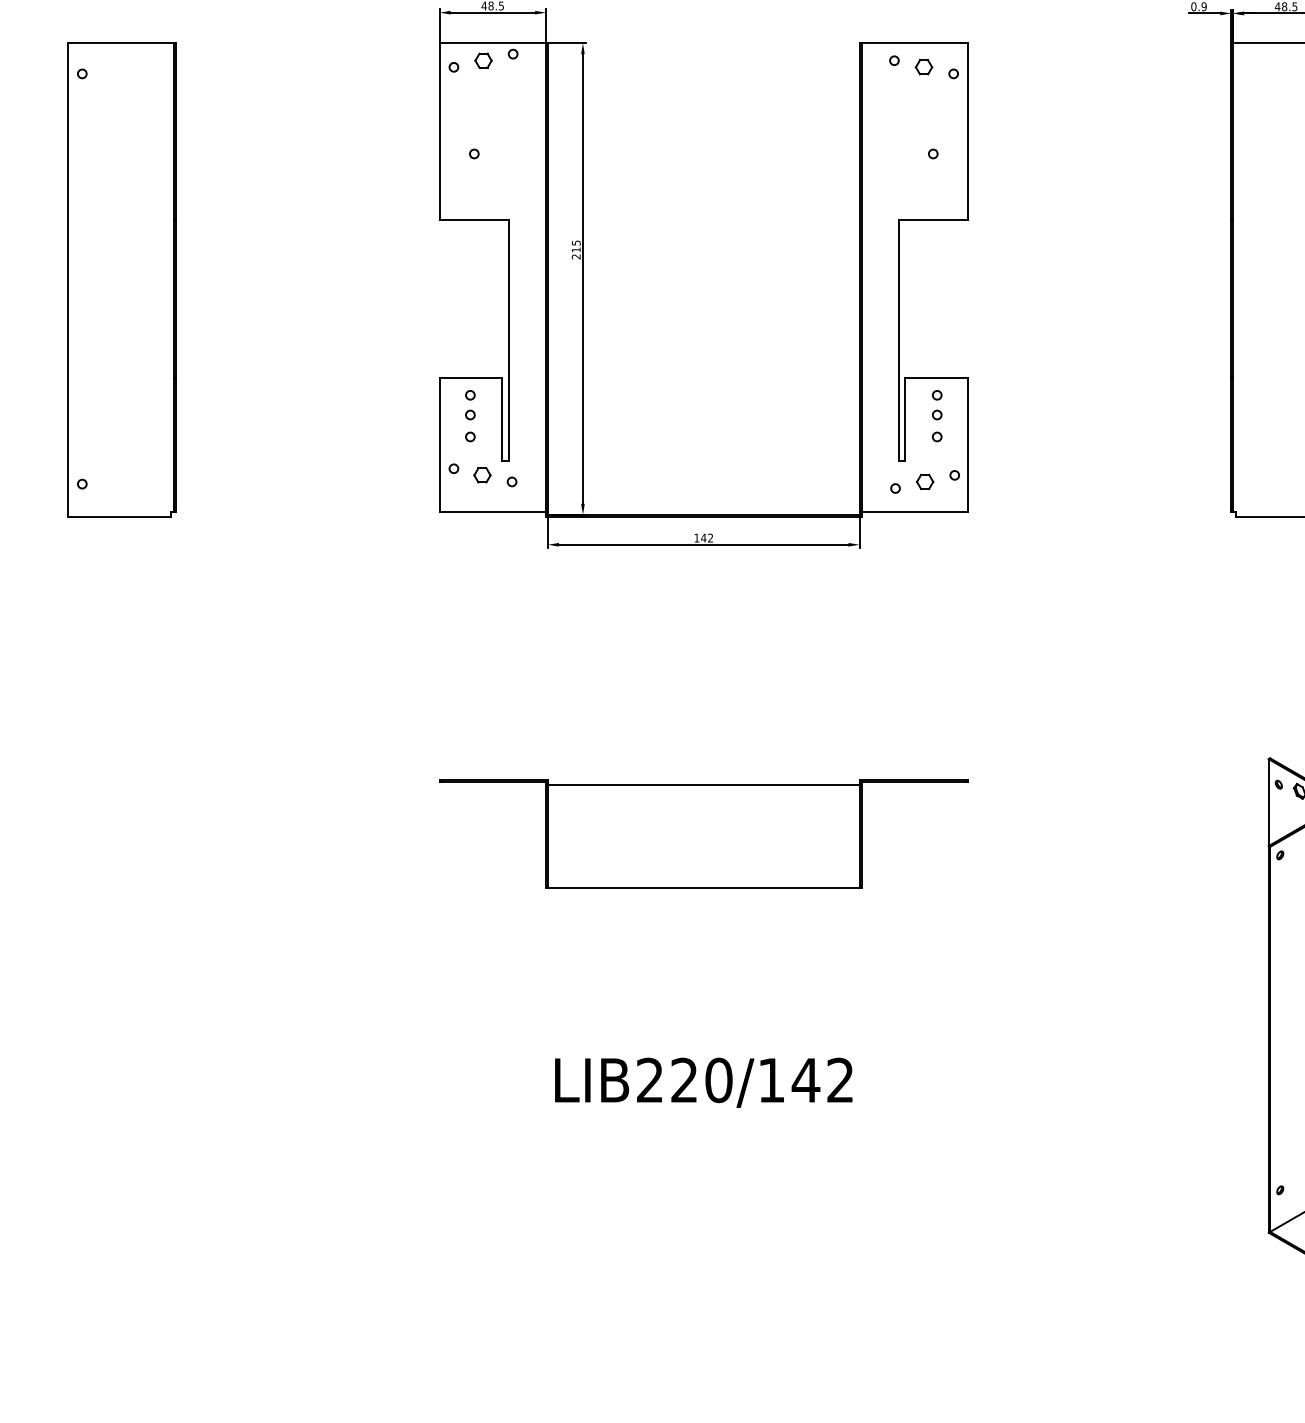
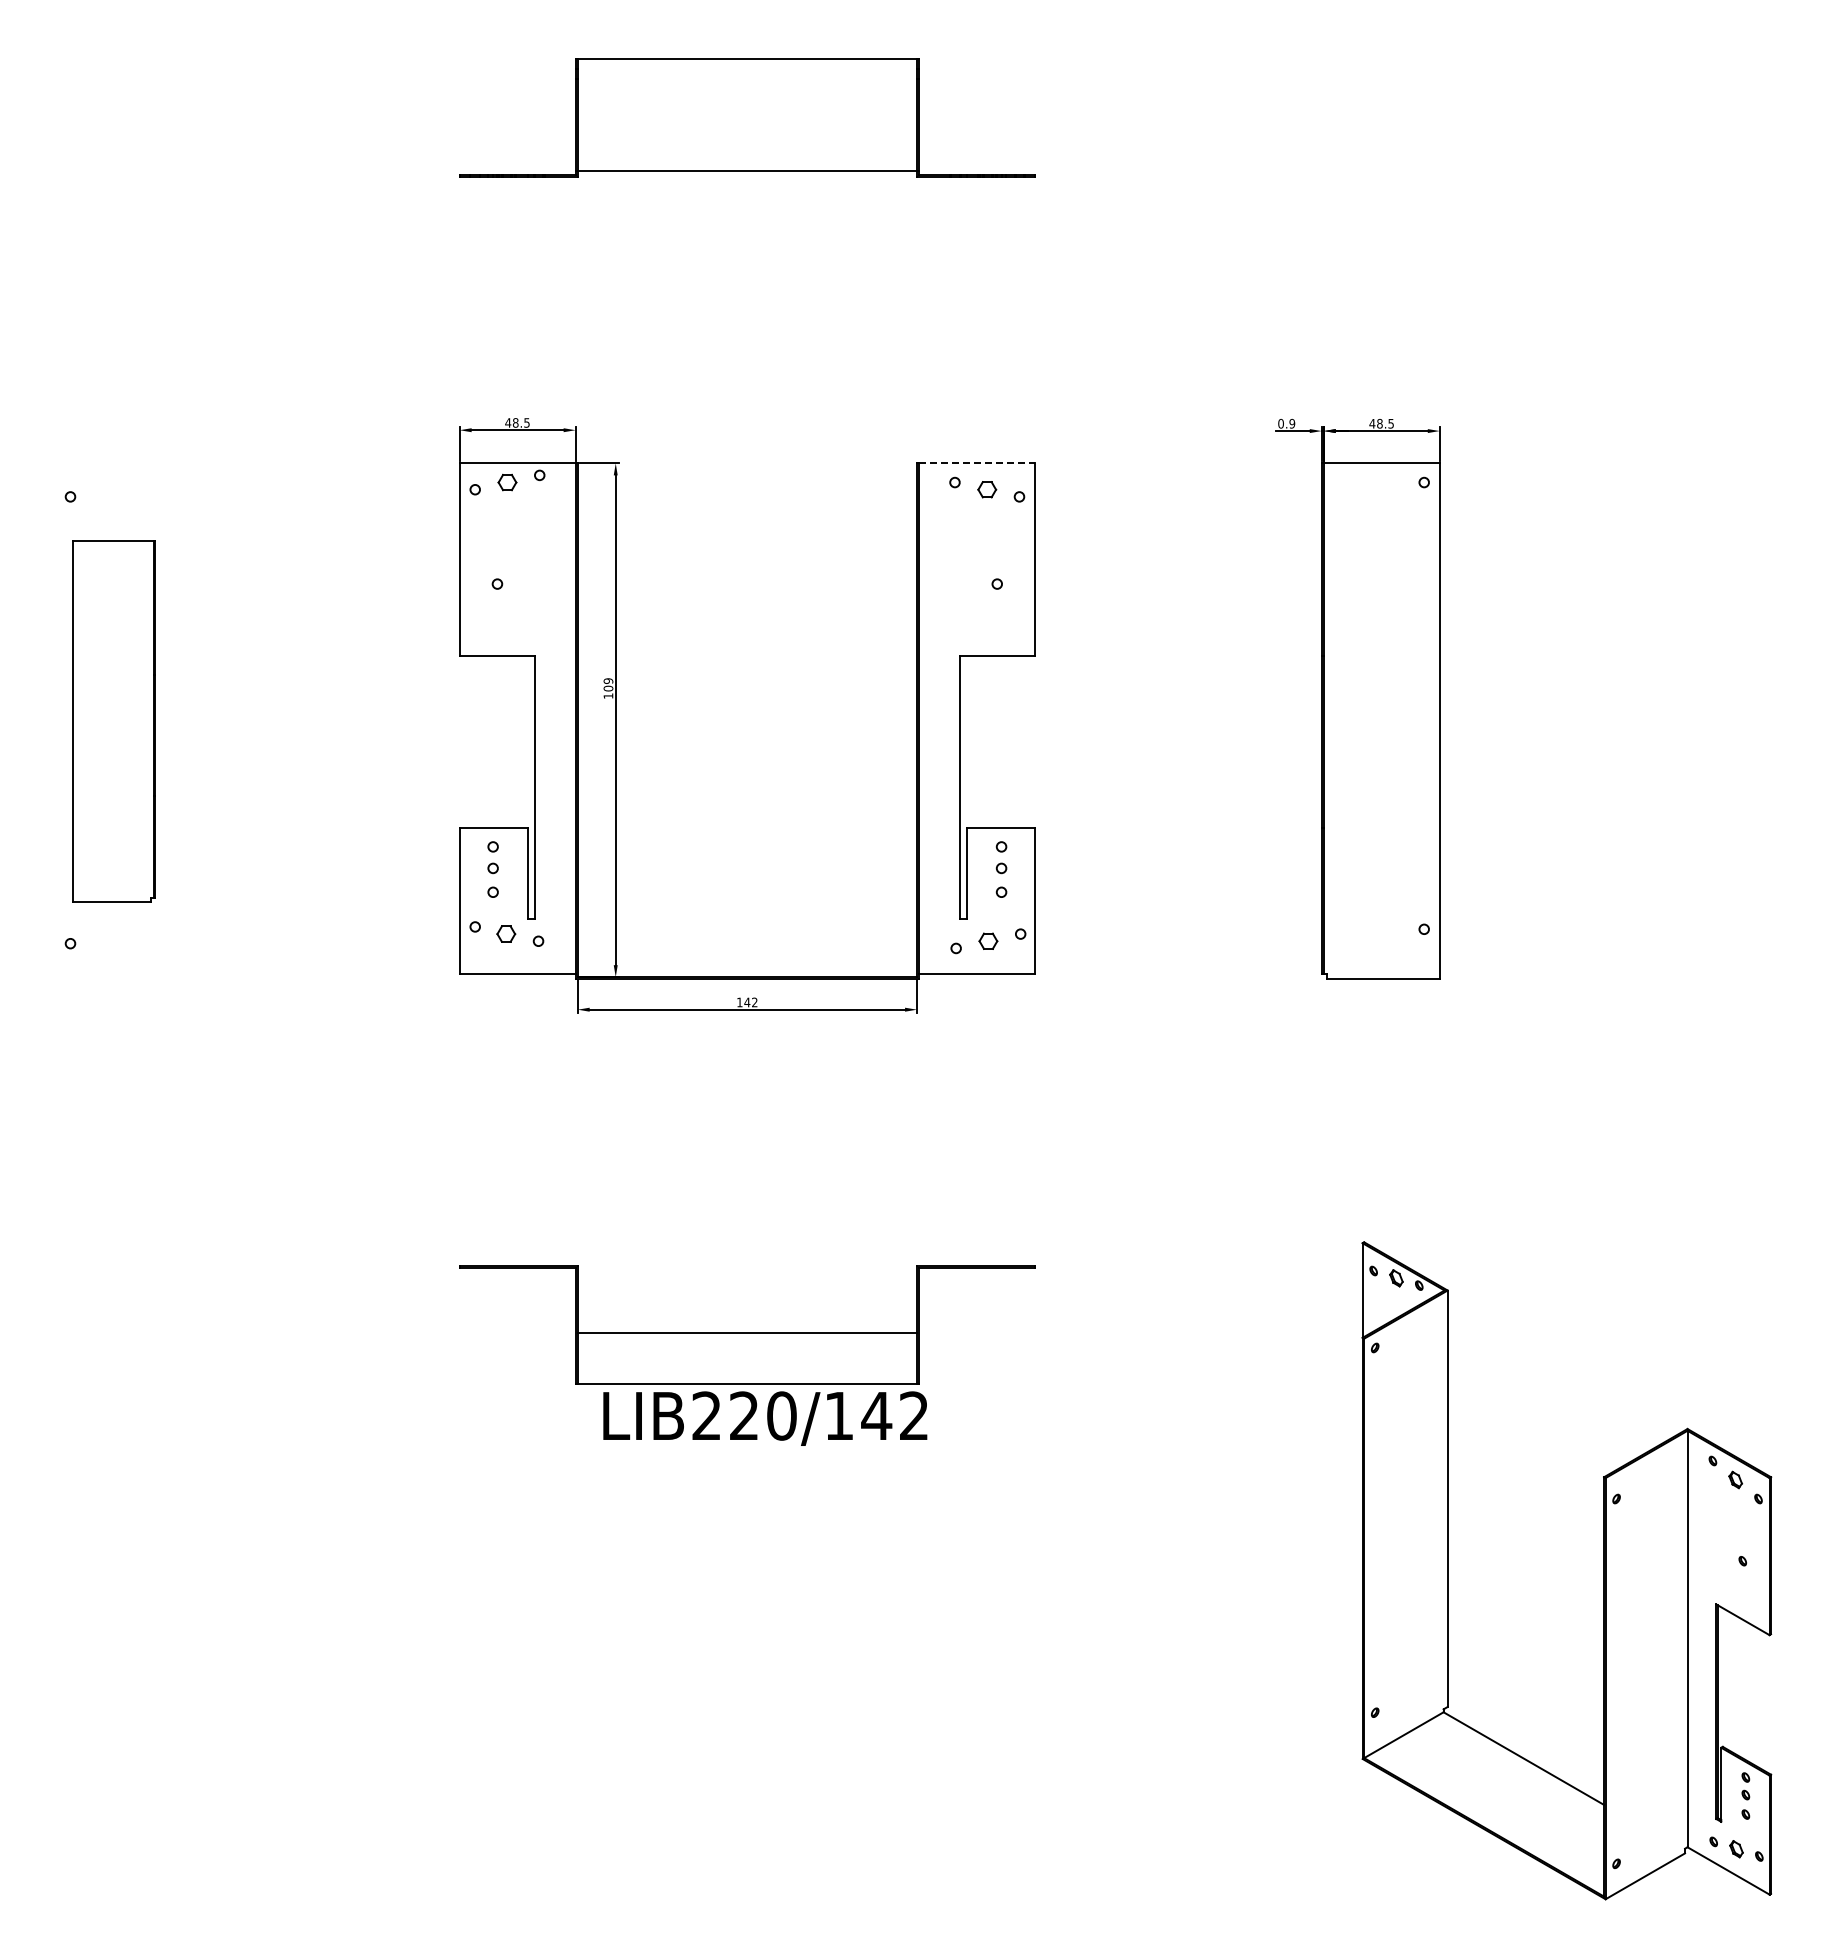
line: (915, 43) -> (977, 463), solid -> dashed
text: (576, 249) -> (608, 688), 215 -> 109
part: (121, 279) -> (113, 720), size x0.7
line: (703, 785) -> (747, 1332), moved
text: (703, 1082) -> (765, 1418), moved

